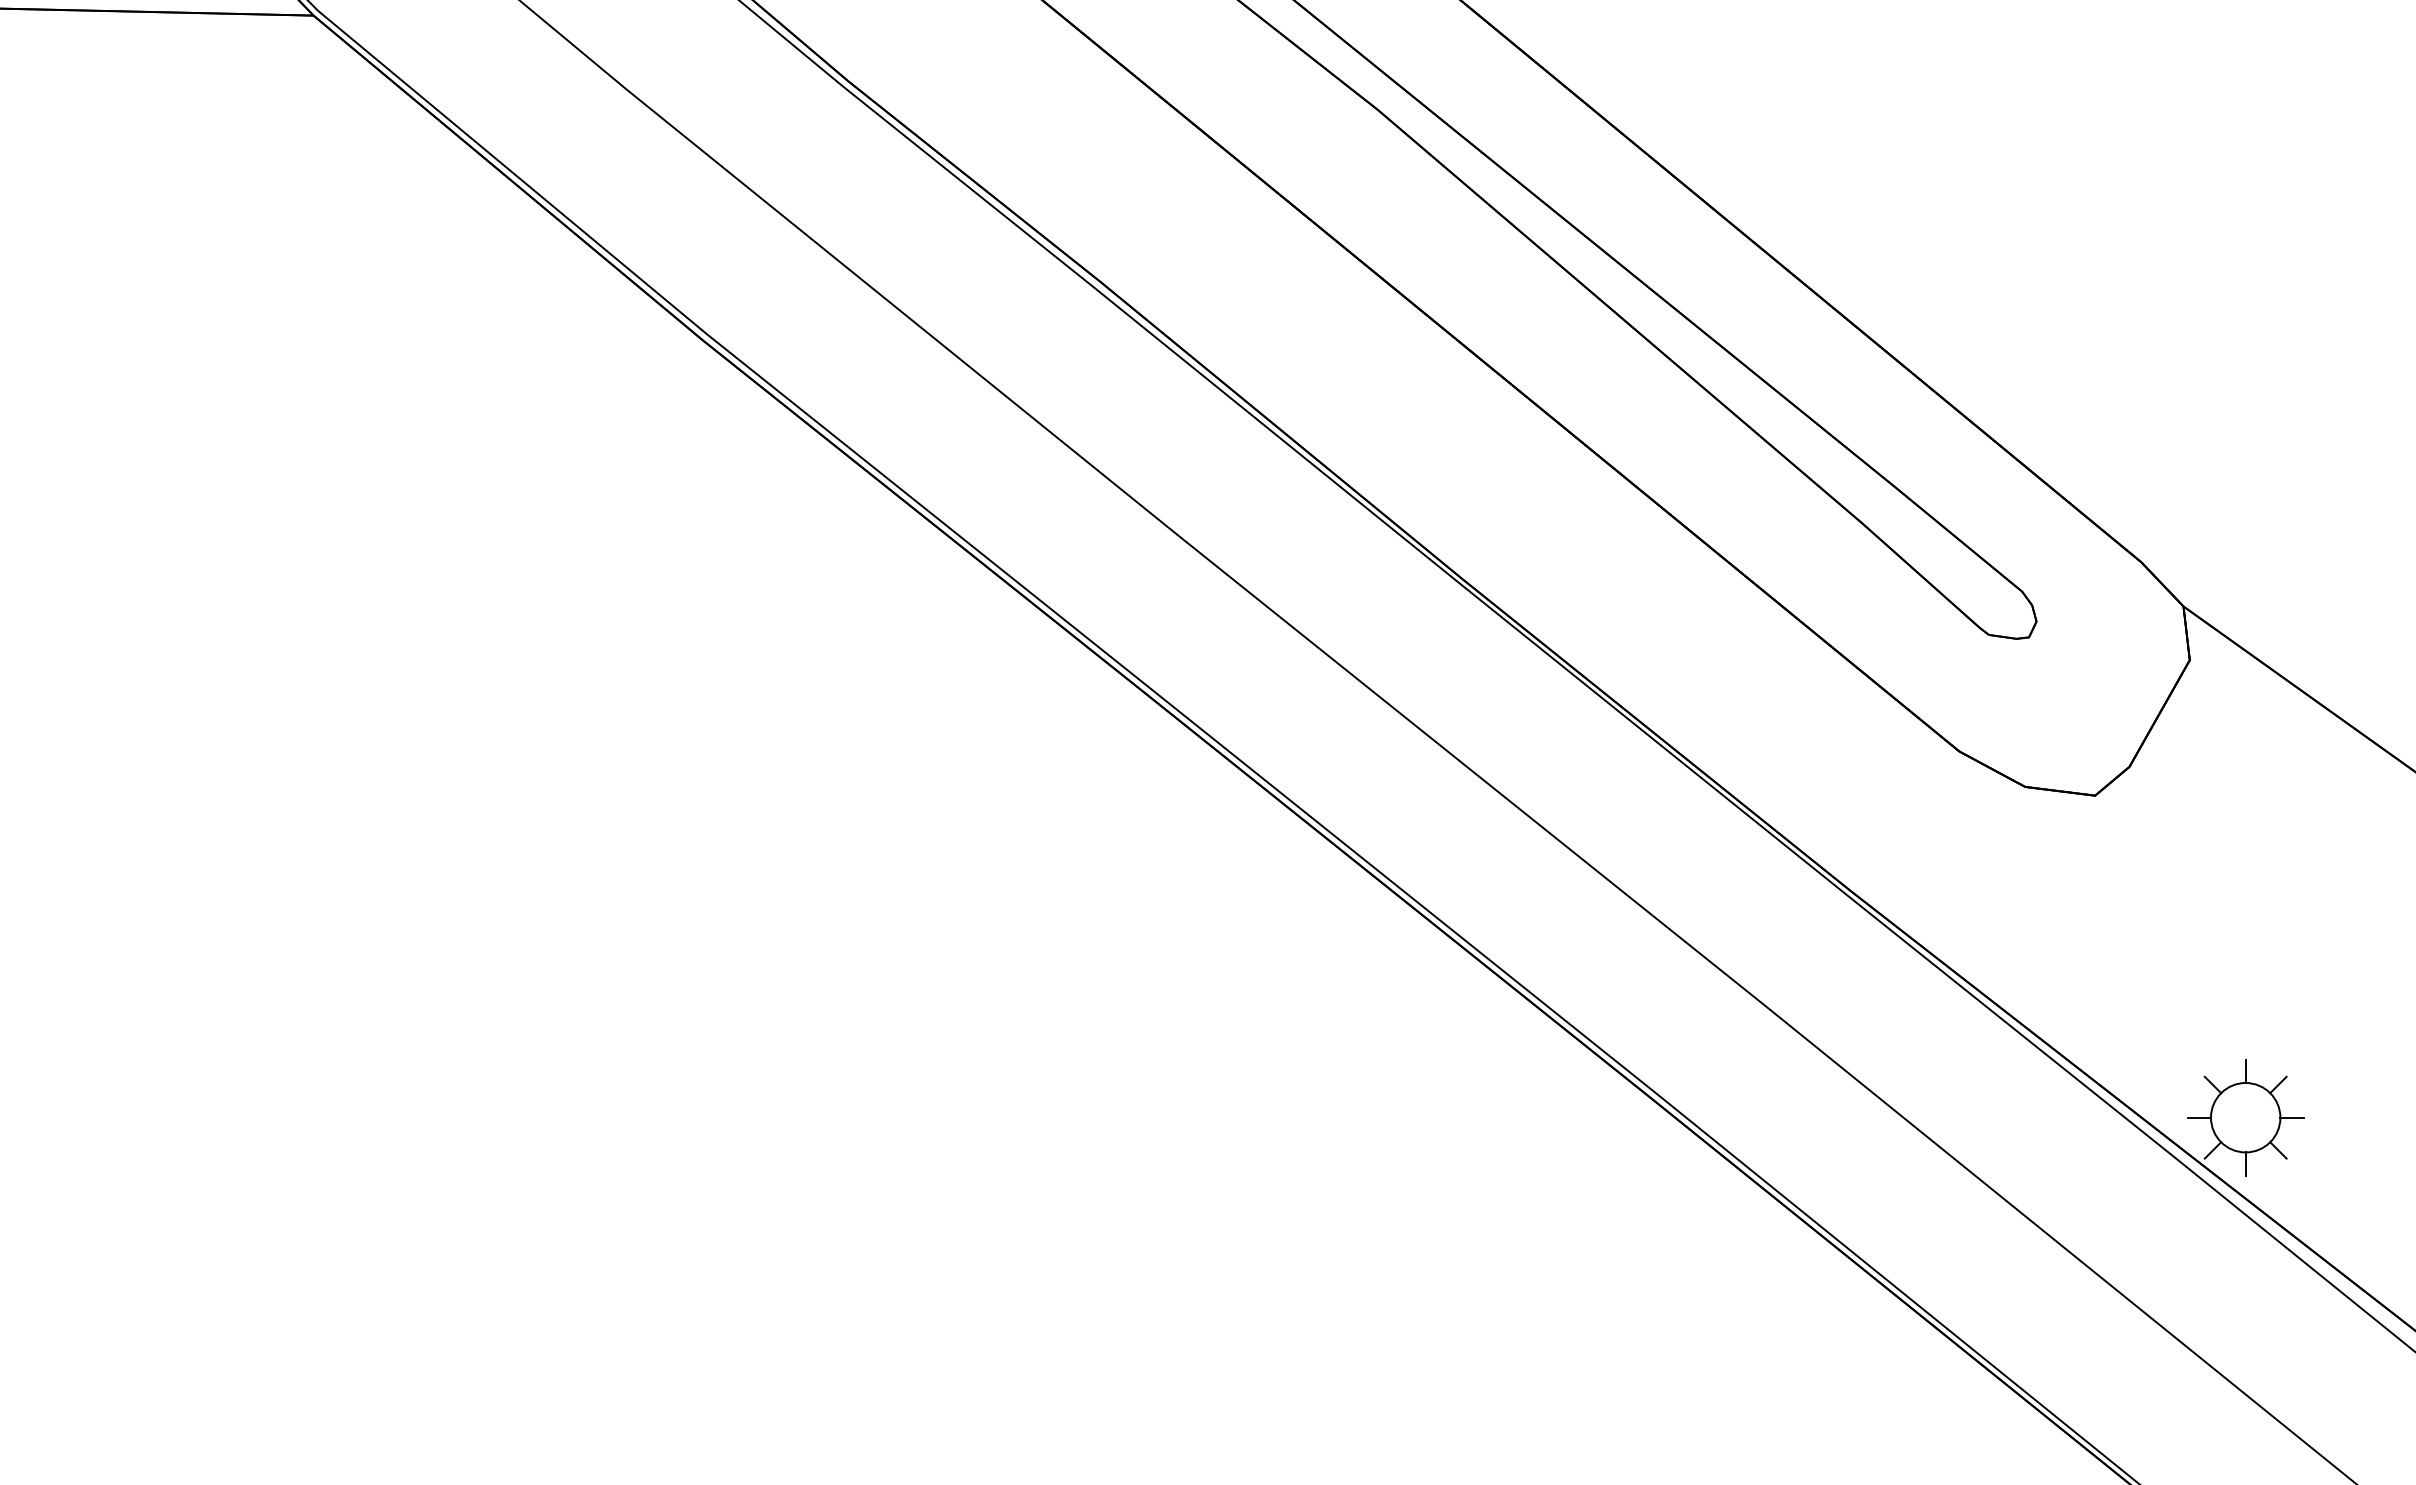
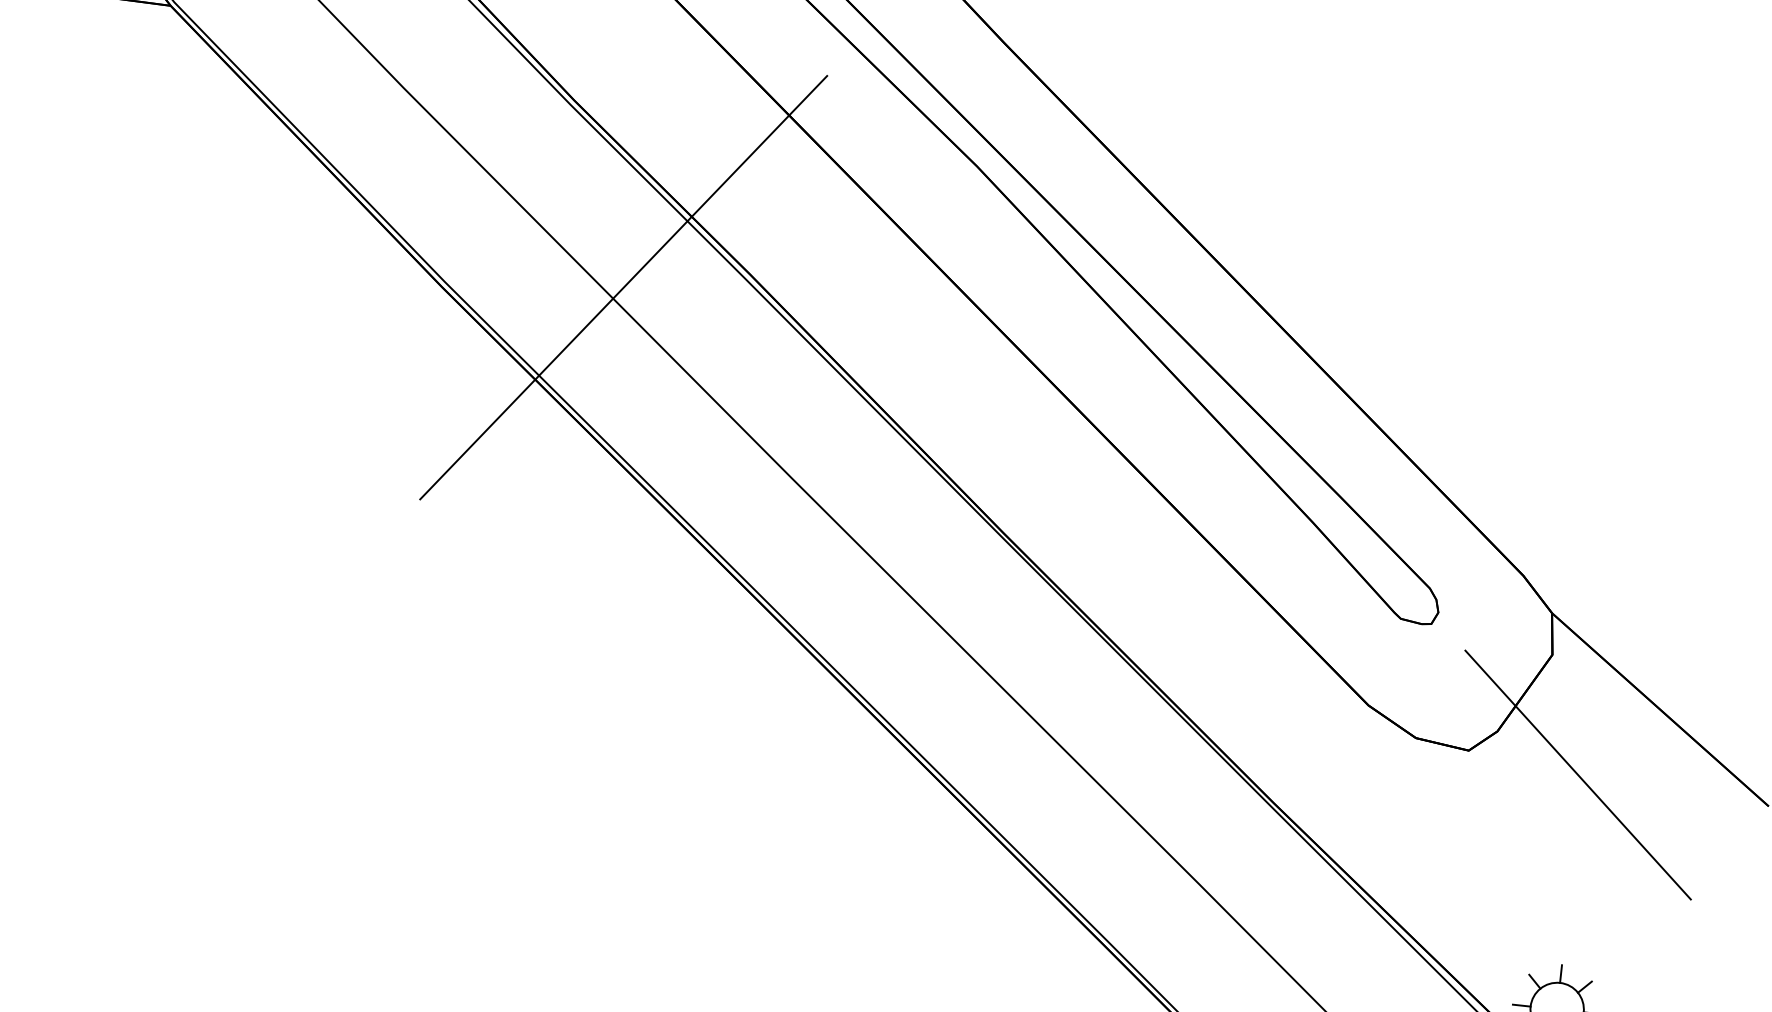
line: (938, 316) -> (623, 287), added
line: (2239, 811) -> (1577, 774), added

